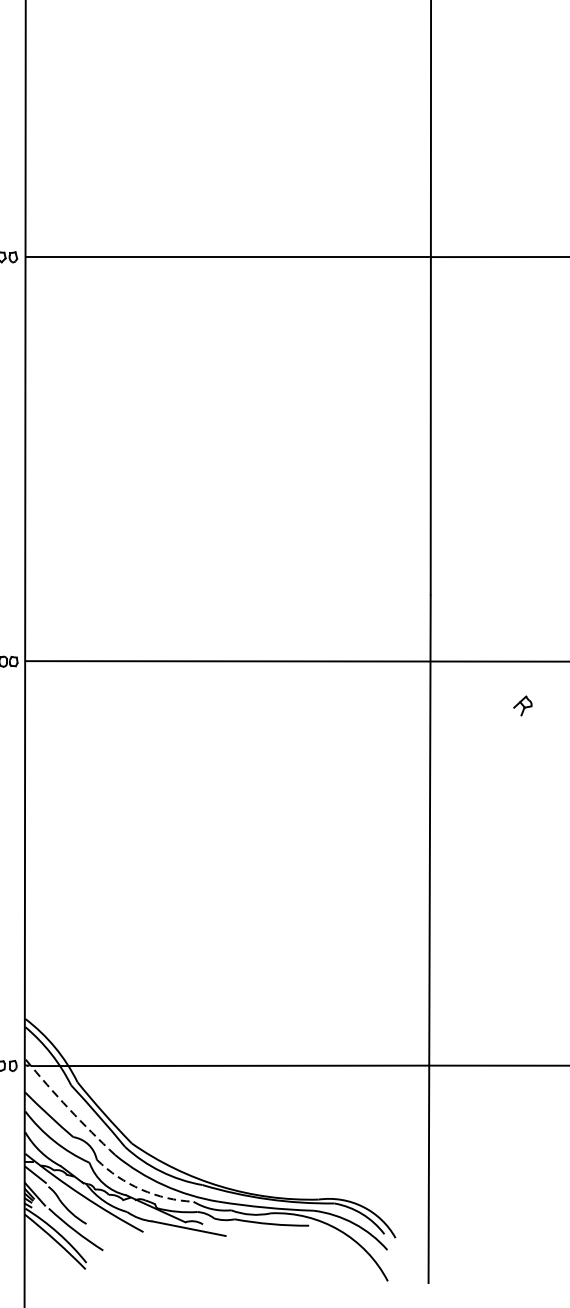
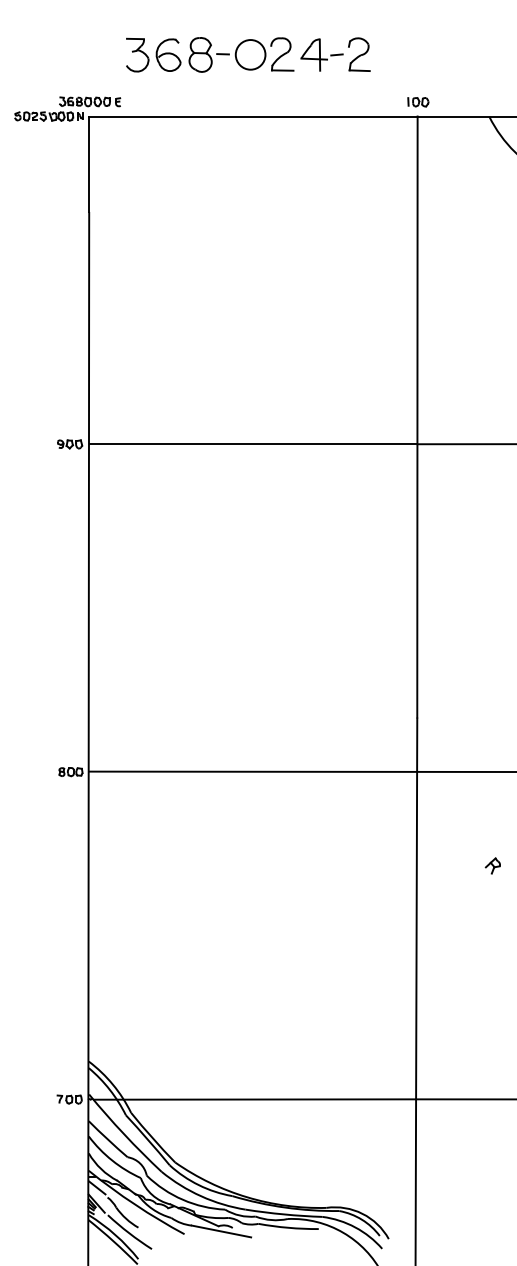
part: (522, 705) -> (492, 865), moved
arc: (69, 1109) -> (124, 1134), dashed -> solid
arc: (140, 1189) -> (182, 1199), dashed -> solid

